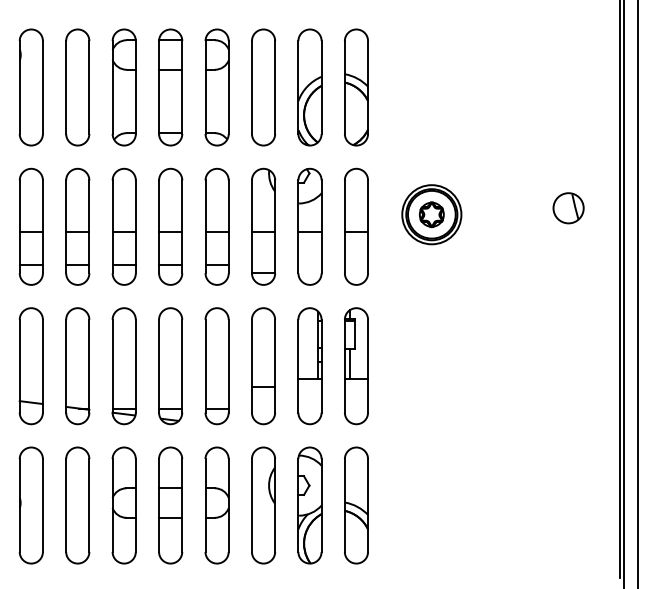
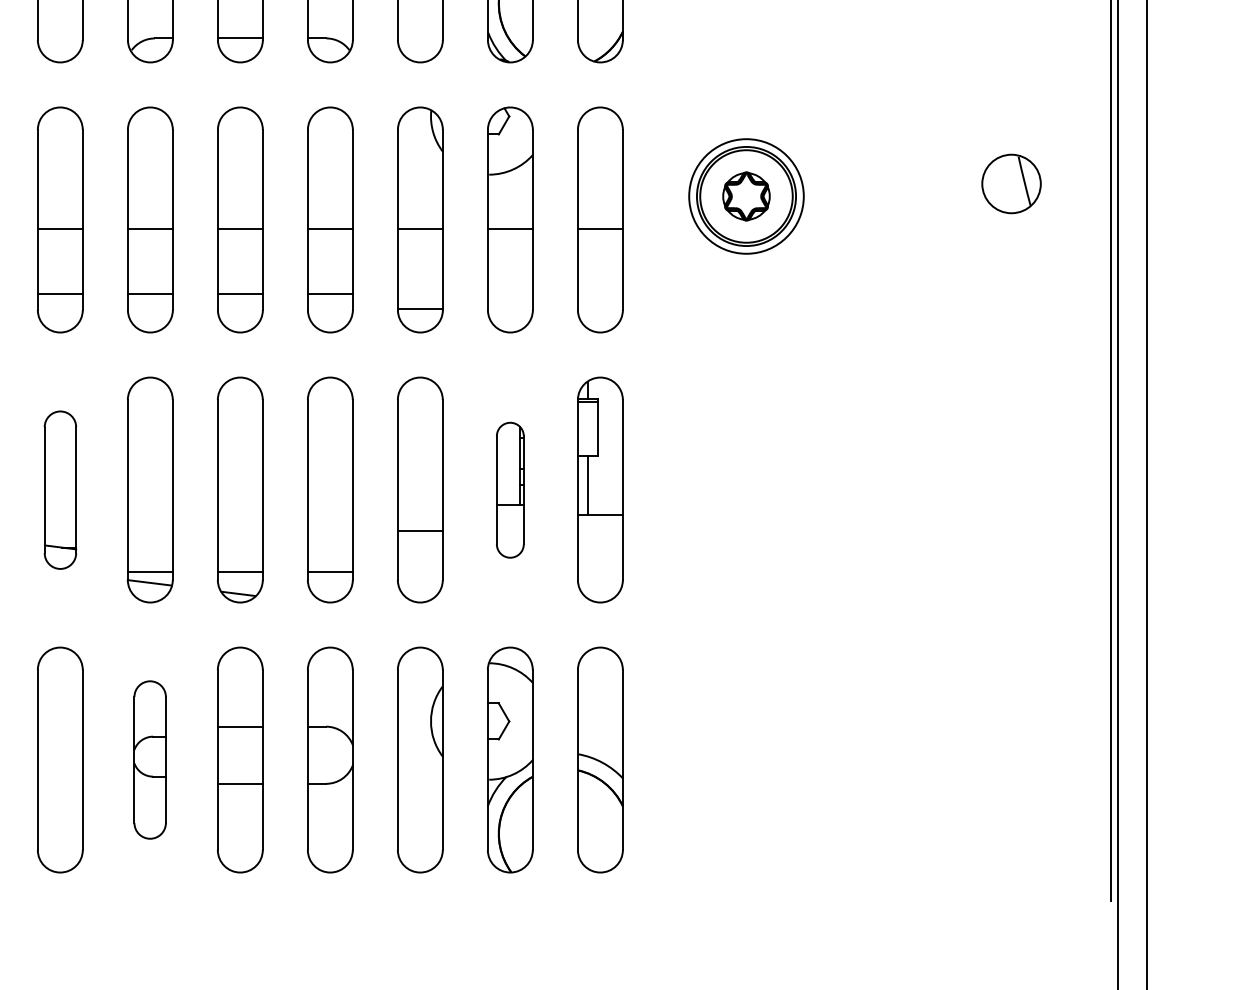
part: (77, 366) -> (59, 490), size x0.7
part: (309, 366) -> (509, 490), size x0.6
part: (123, 505) -> (148, 759), size x0.7

